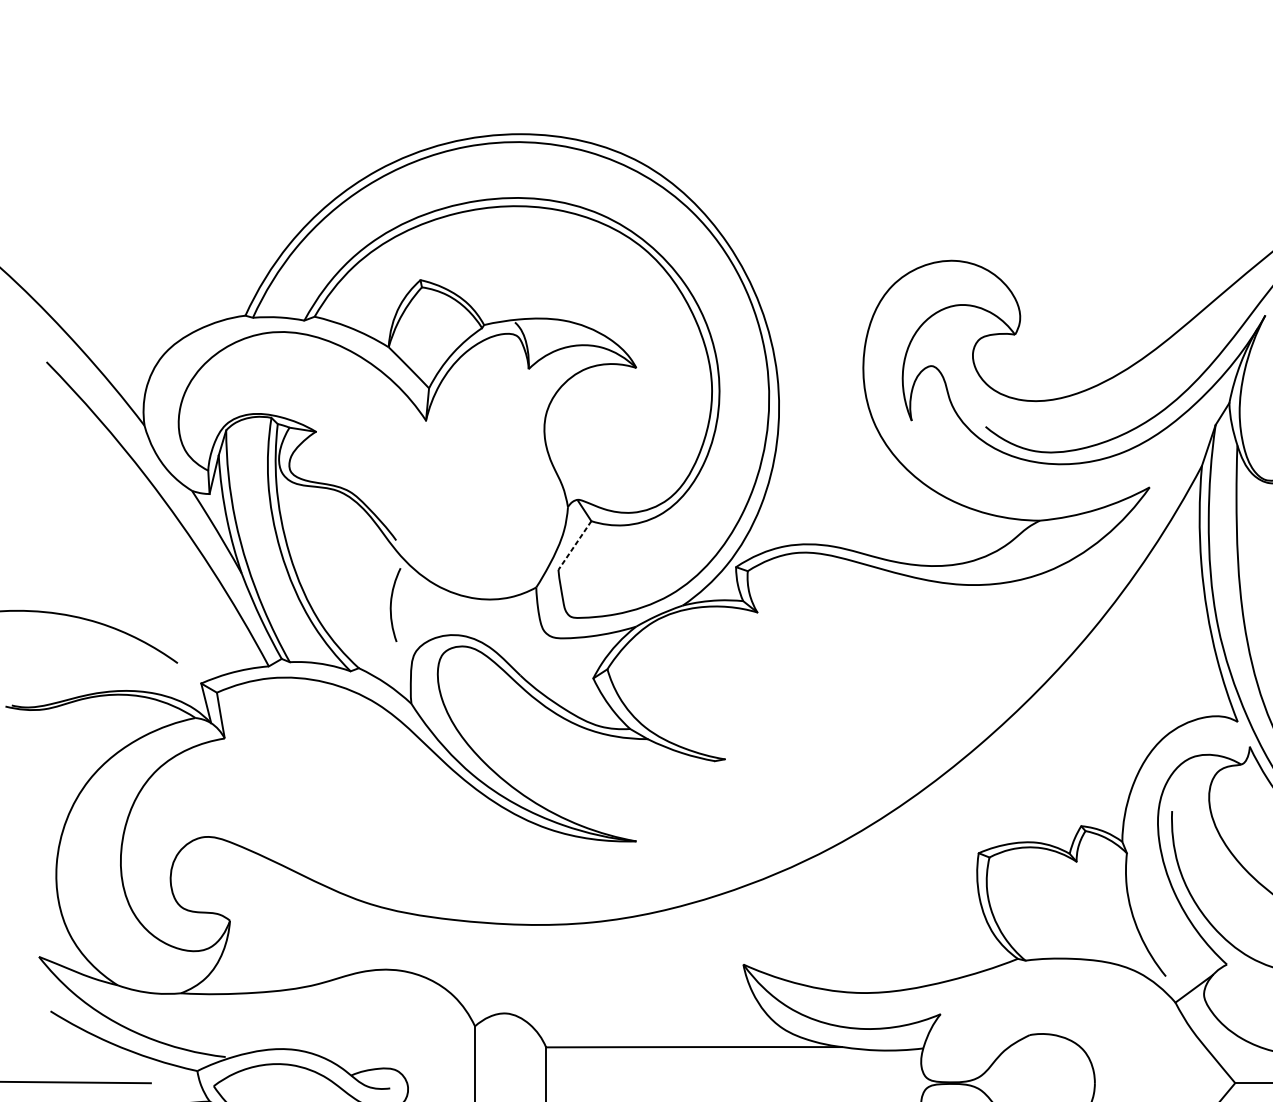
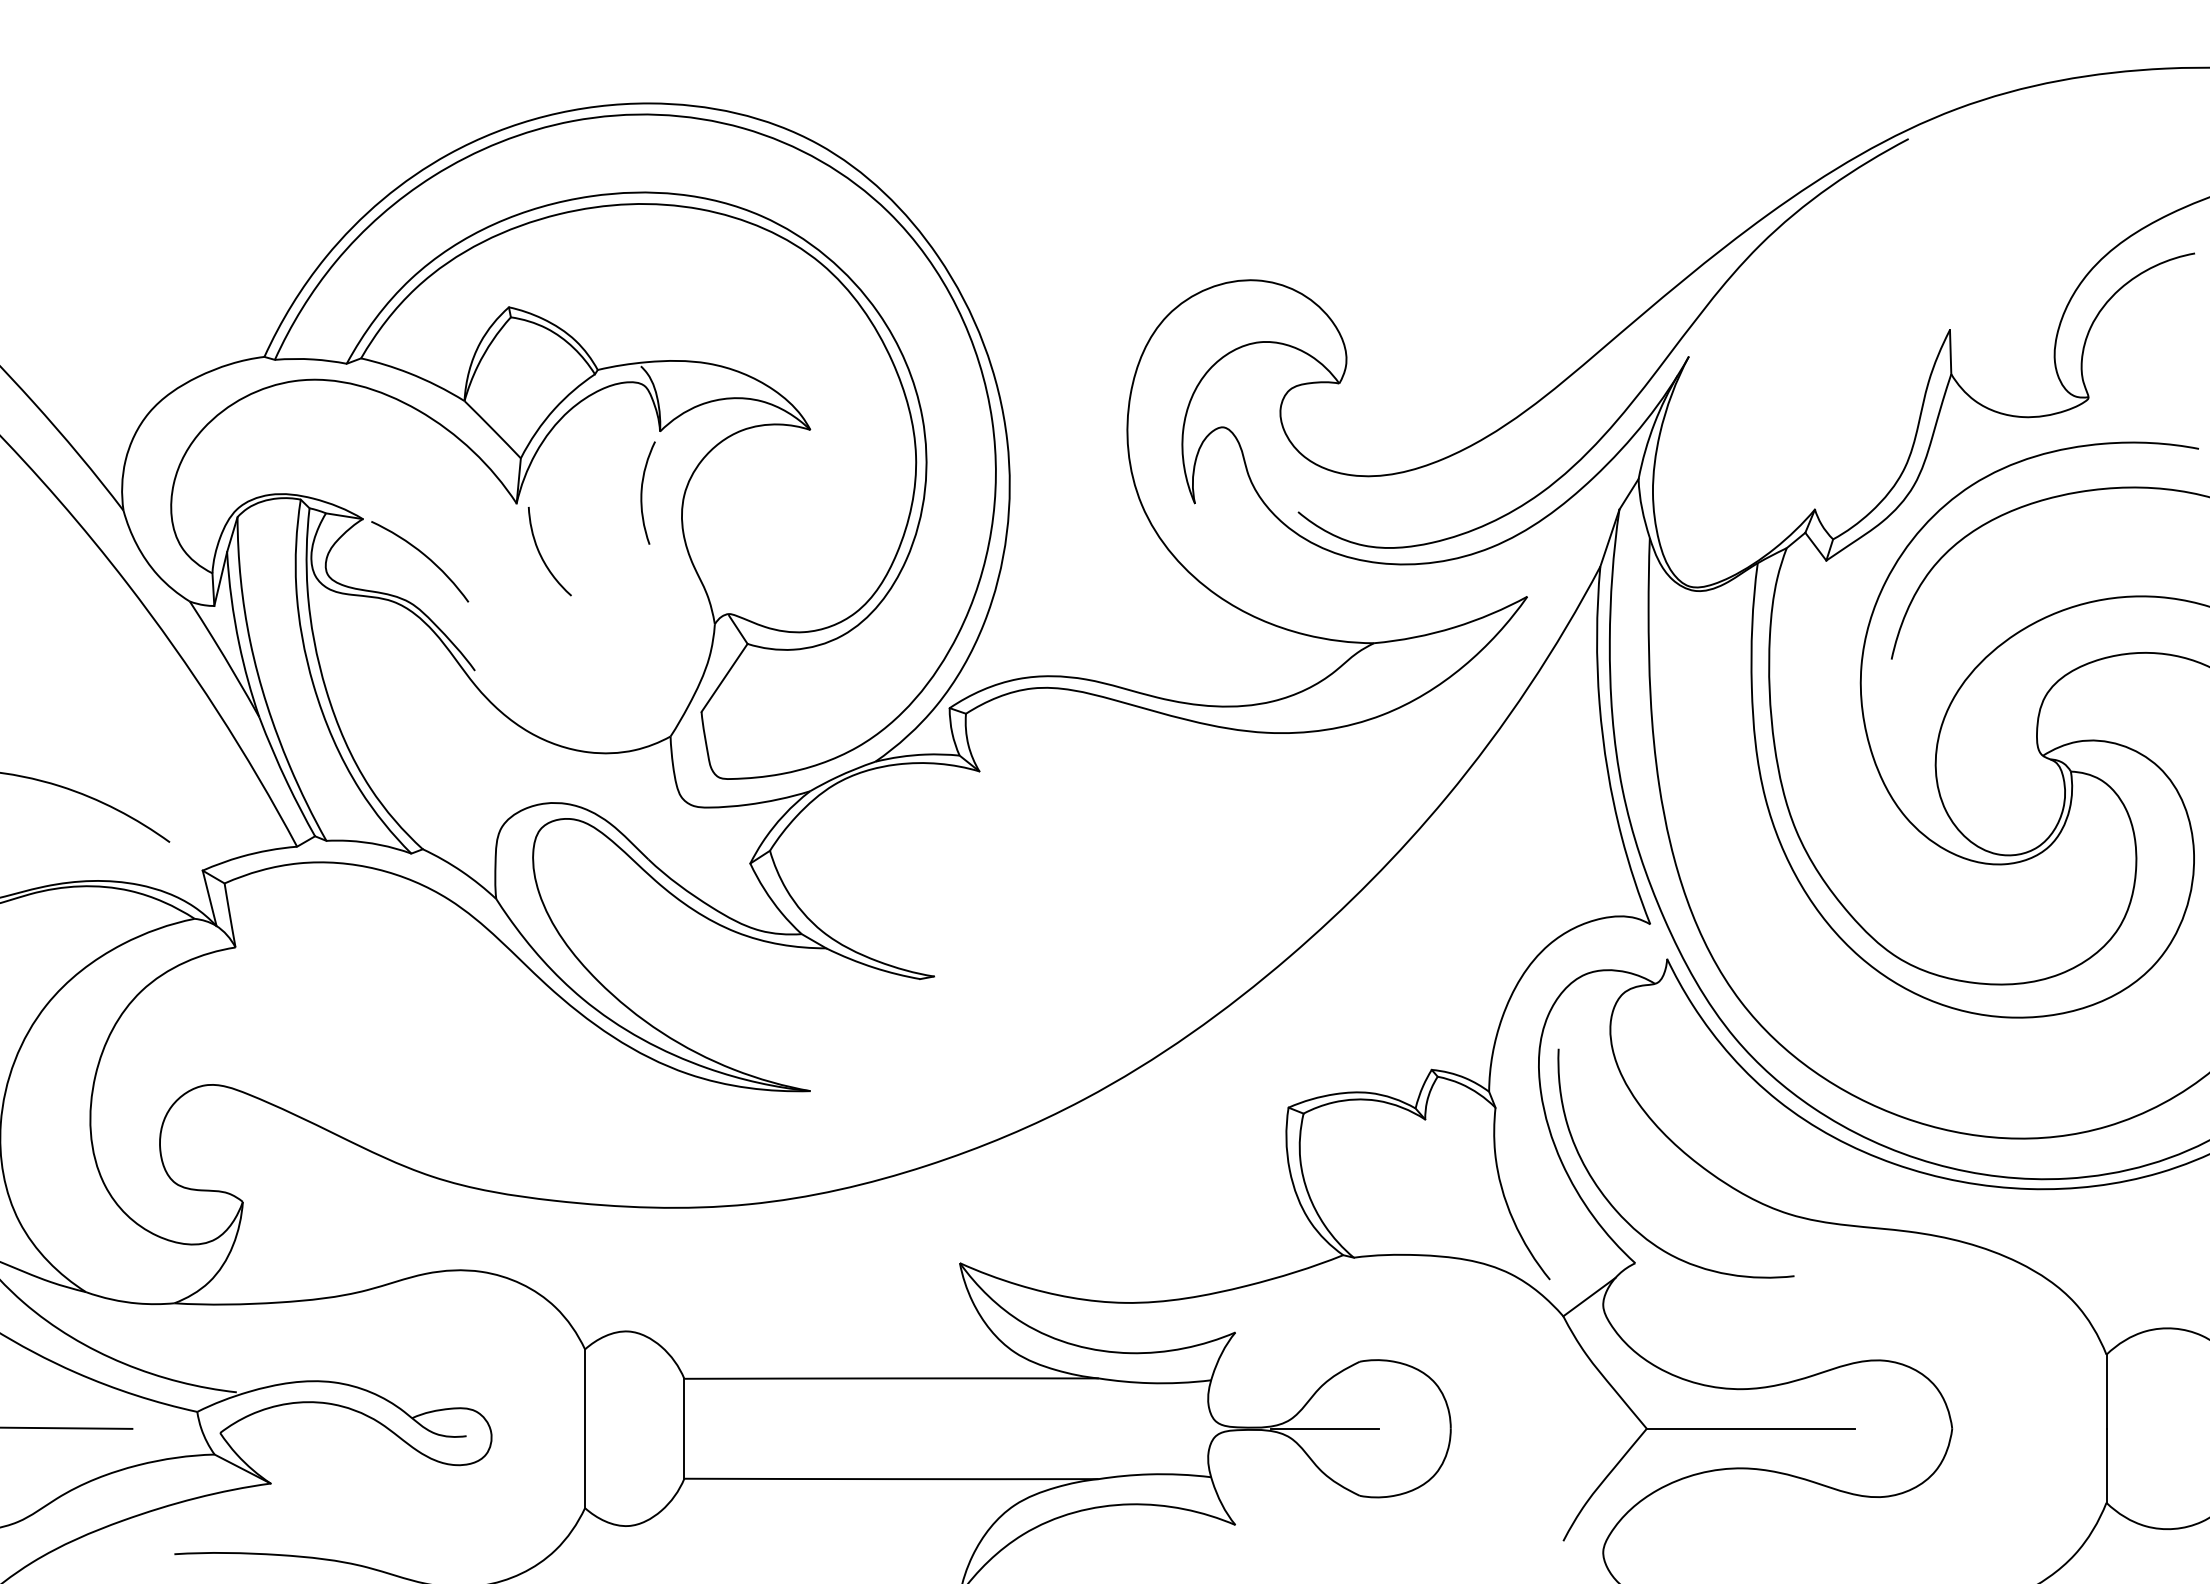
curve: (443, 457) -> (541, 554), added
curve: (360, 458) -> (424, 556), added
line: (574, 545) -> (724, 678), dashed -> solid
curve: (391, 604) -> (642, 492), moved
line: (1004, 1083) -> (1324, 1429), added

